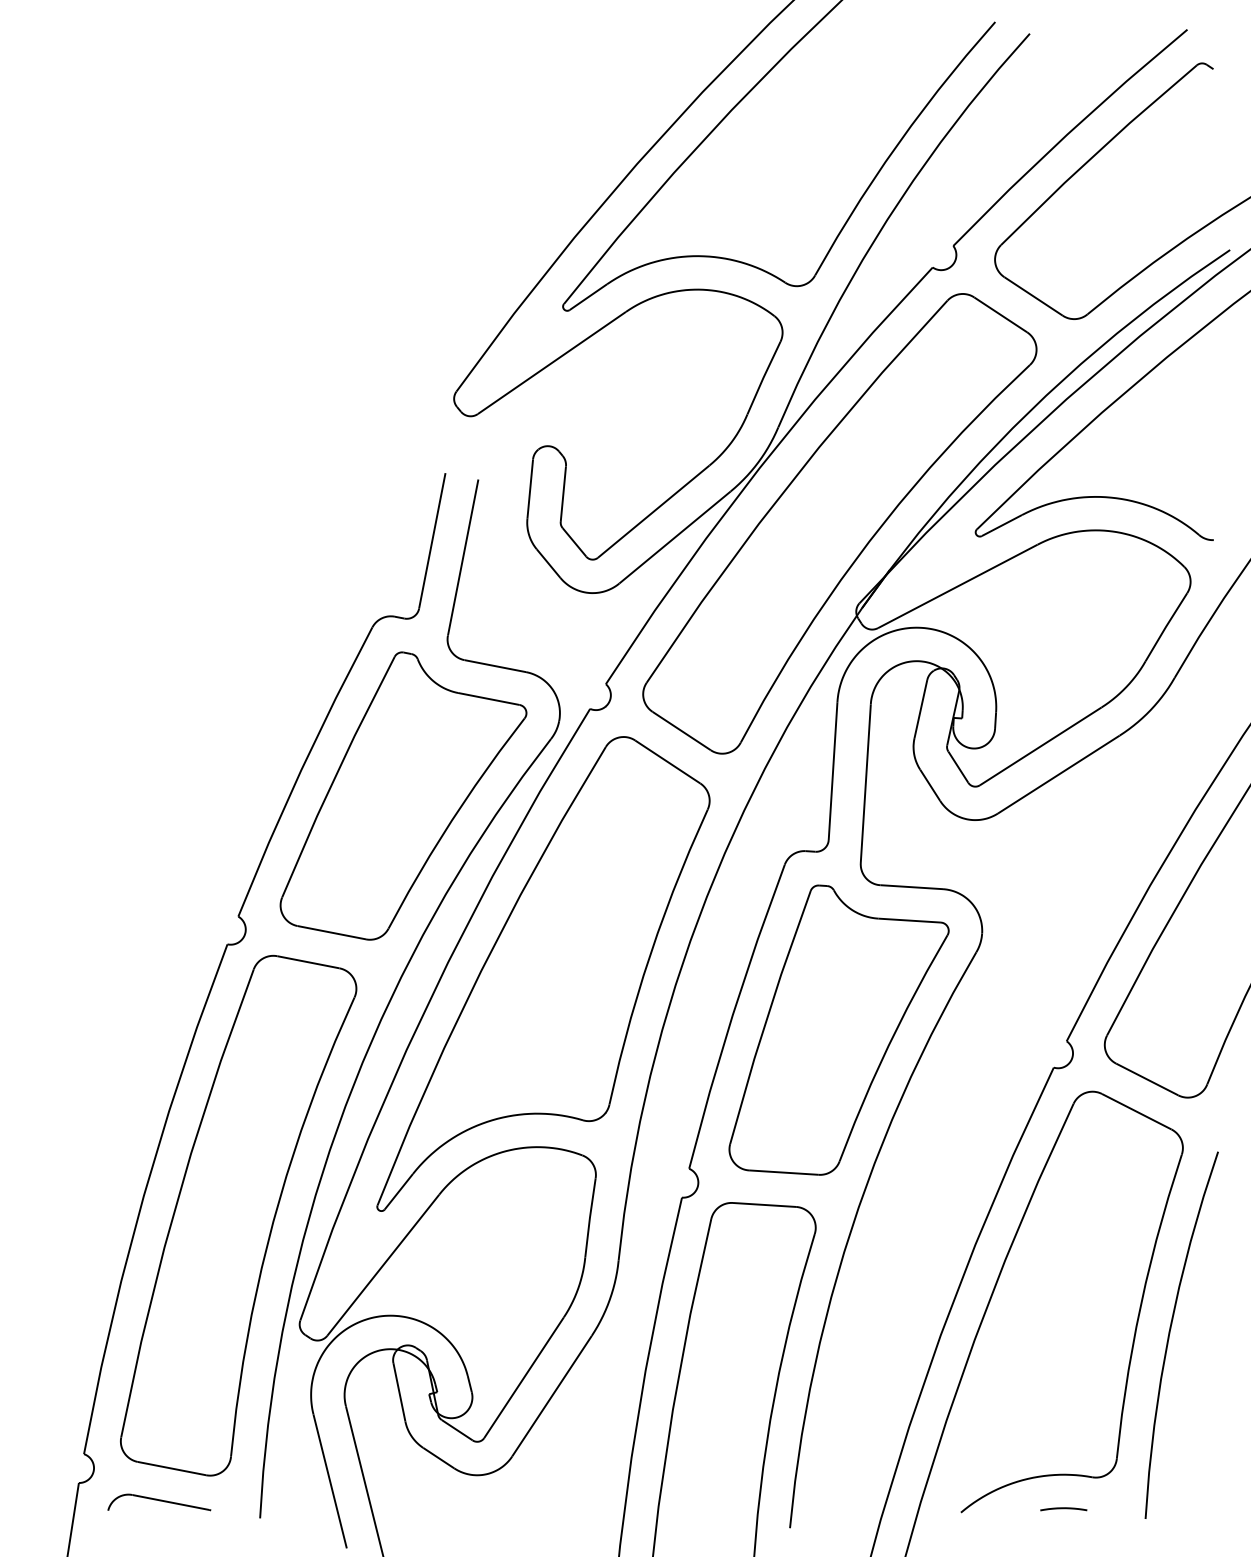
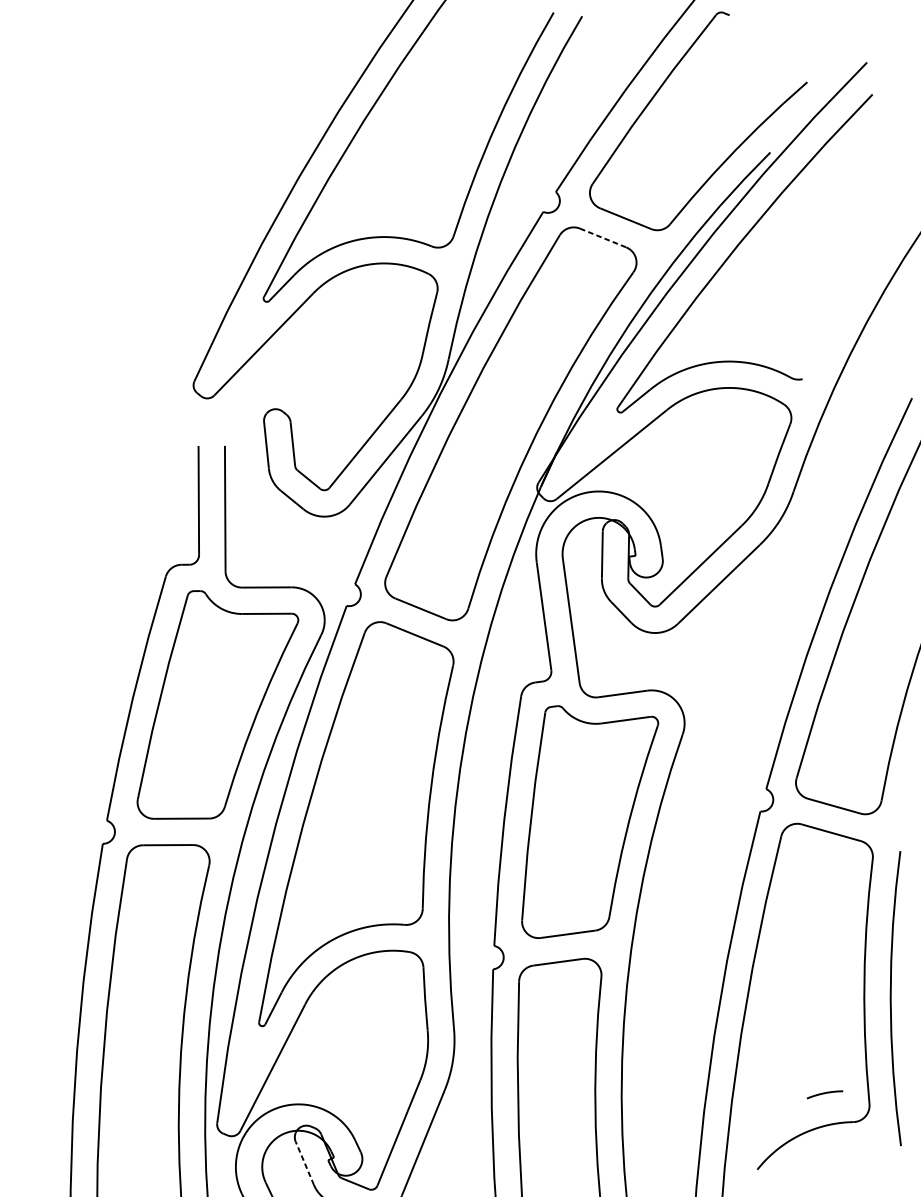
line: (1000, 314) -> (602, 237), solid -> dashed
line: (399, 1392) -> (304, 1163), solid -> dashed
curve: (1063, 1509) -> (824, 1094), moved

